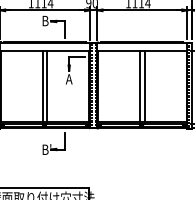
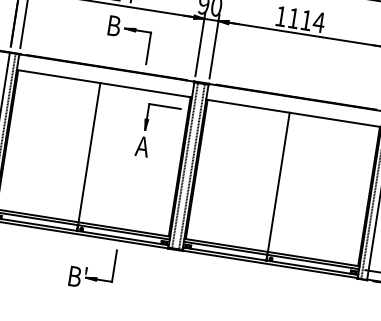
line: (47, 86) -> (98, 154), removed
line: (144, 86) -> (286, 183), removed

